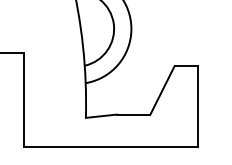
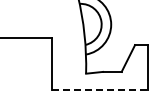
line: (110, 146) -> (99, 89), solid -> dashed

